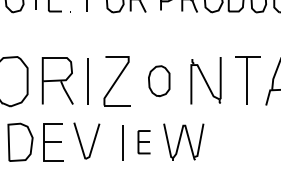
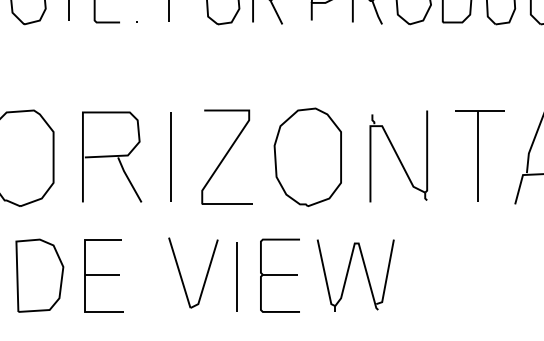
part: (159, 81) -> (308, 157), size x1.67
part: (86, 140) -> (192, 272), moved
part: (143, 141) -> (277, 274), size x1.67

